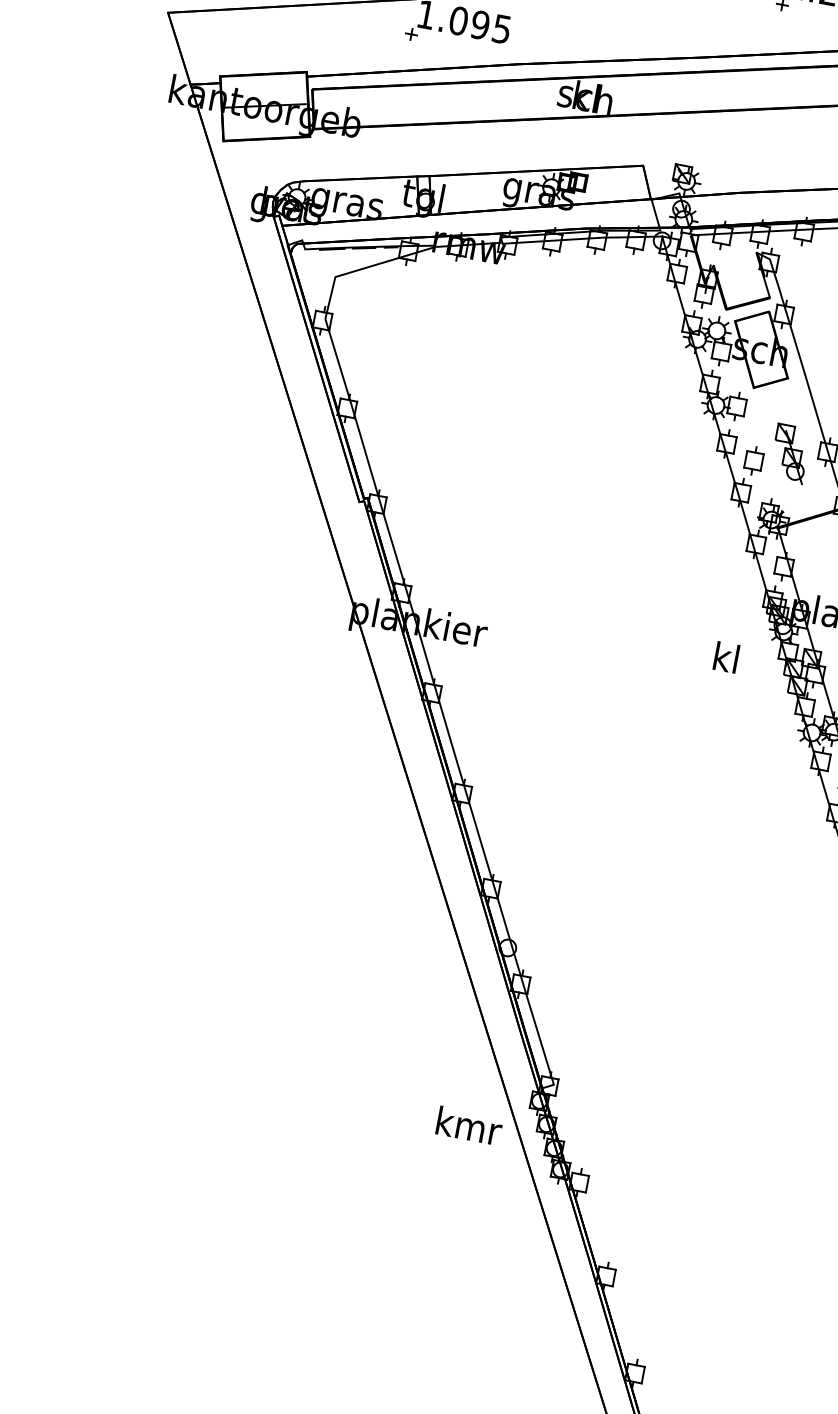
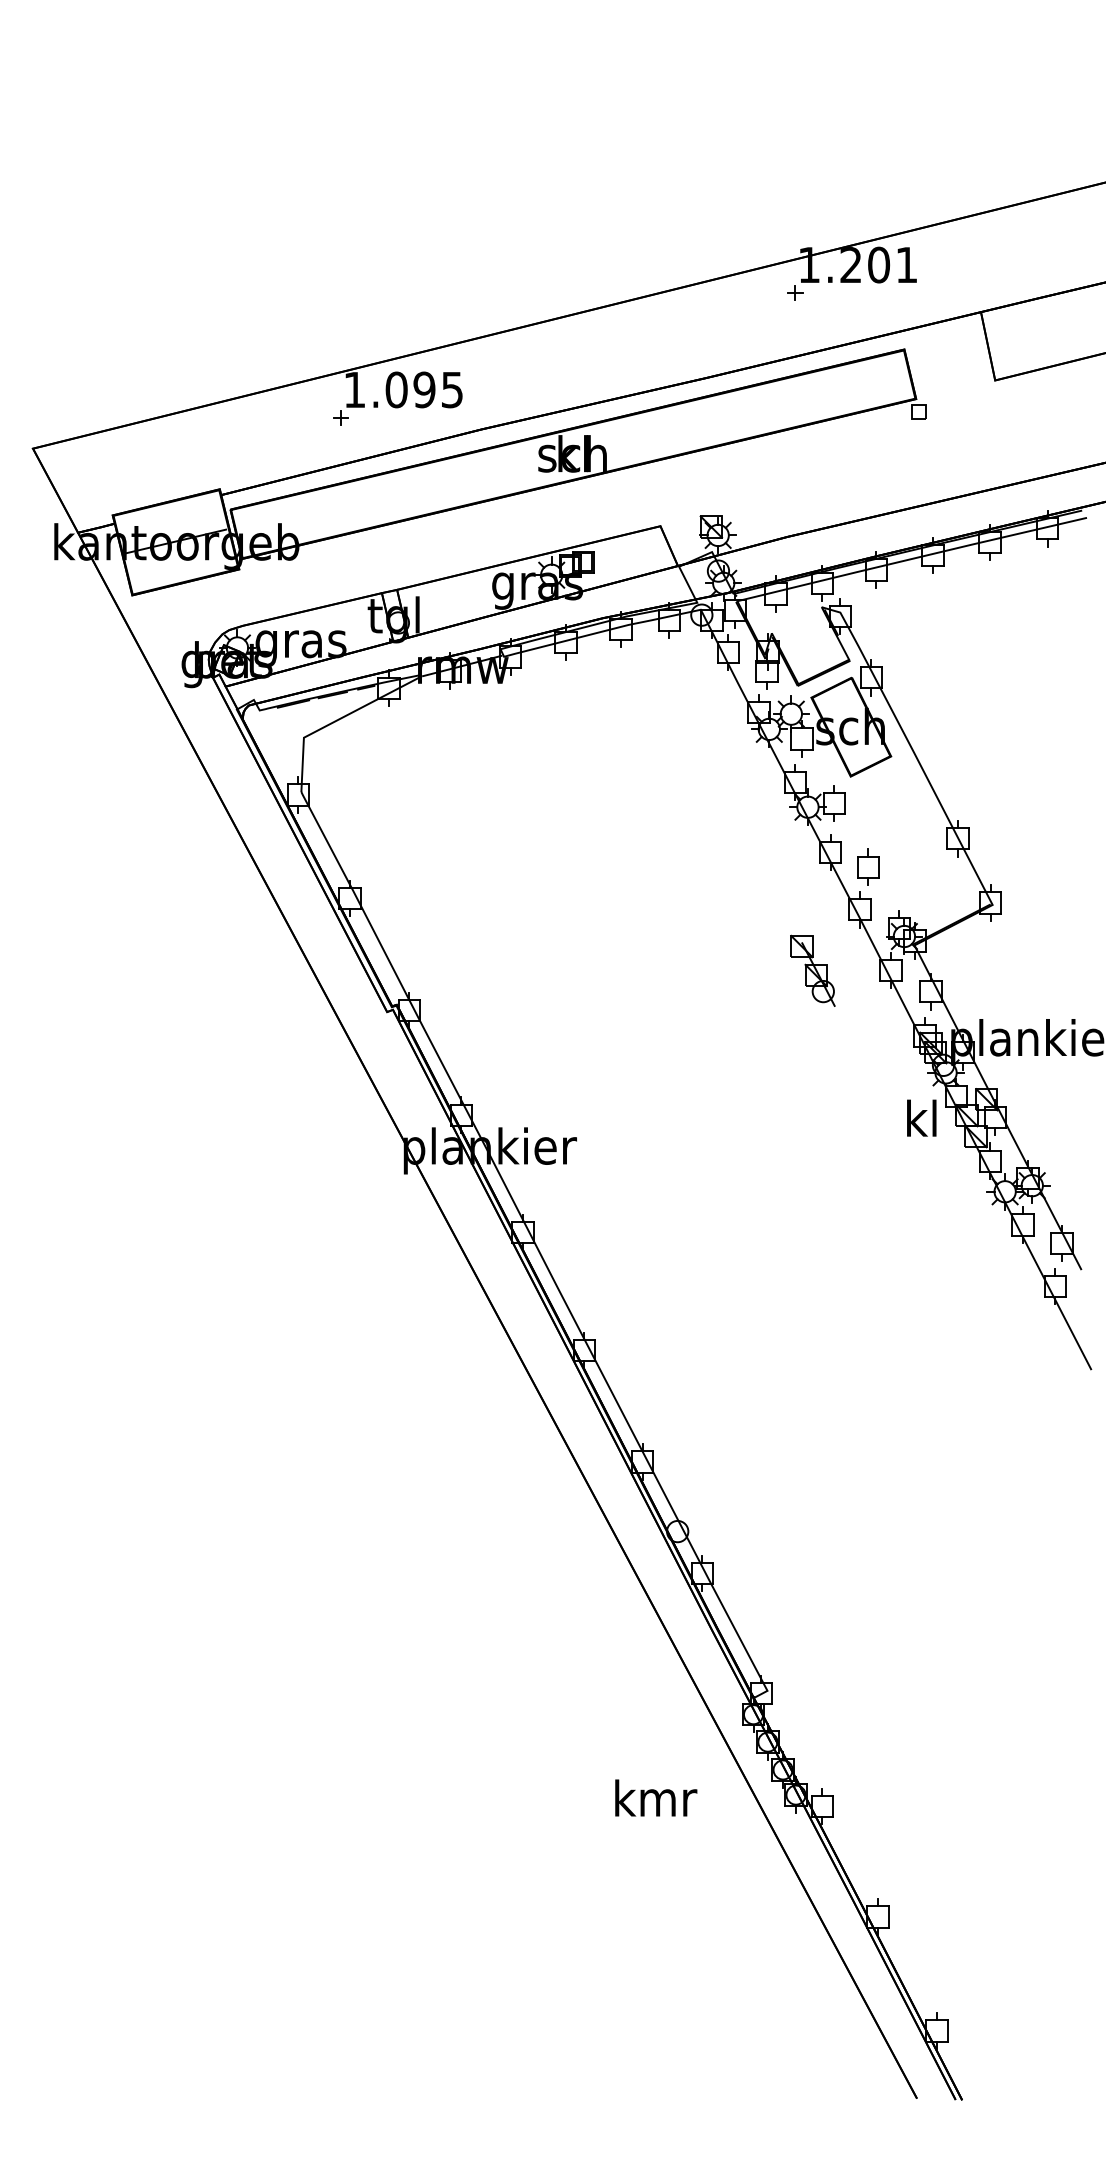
part: (790, 453) -> (812, 970), moved
text: (726, 656) -> (921, 1117), moved
text: (469, 1125) -> (656, 1797), moved

